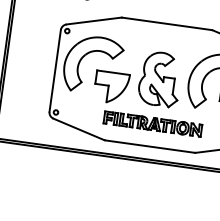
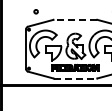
line: (165, 22) -> (74, 19), solid -> dashed
line: (150, 146) -> (75, 78), solid -> dashed

